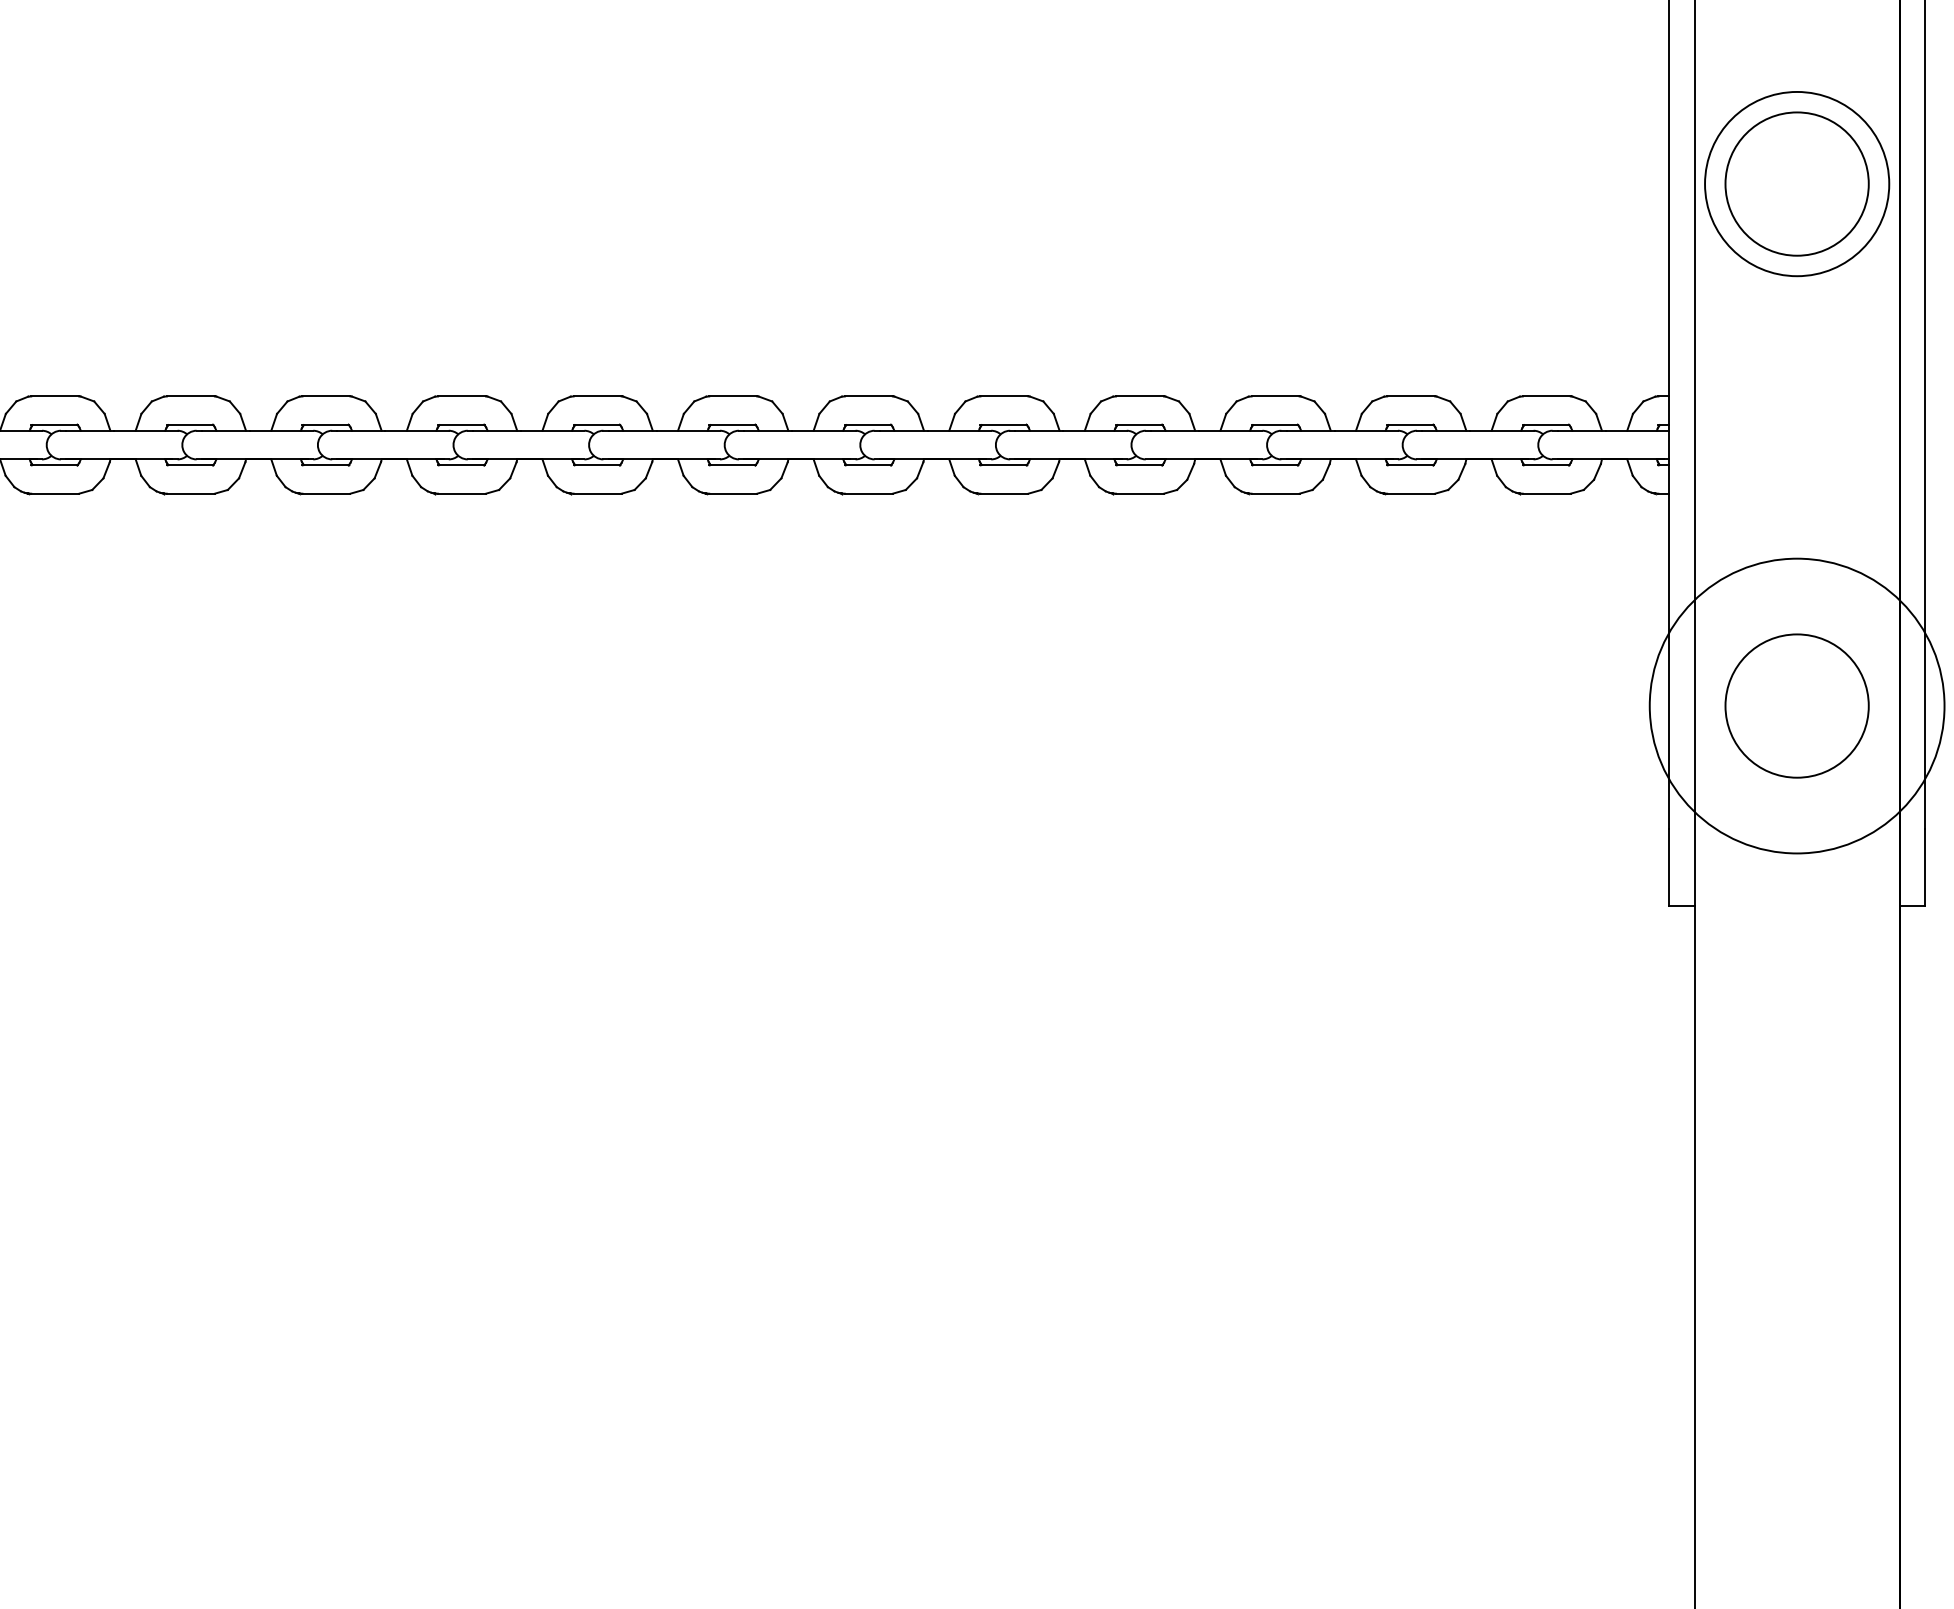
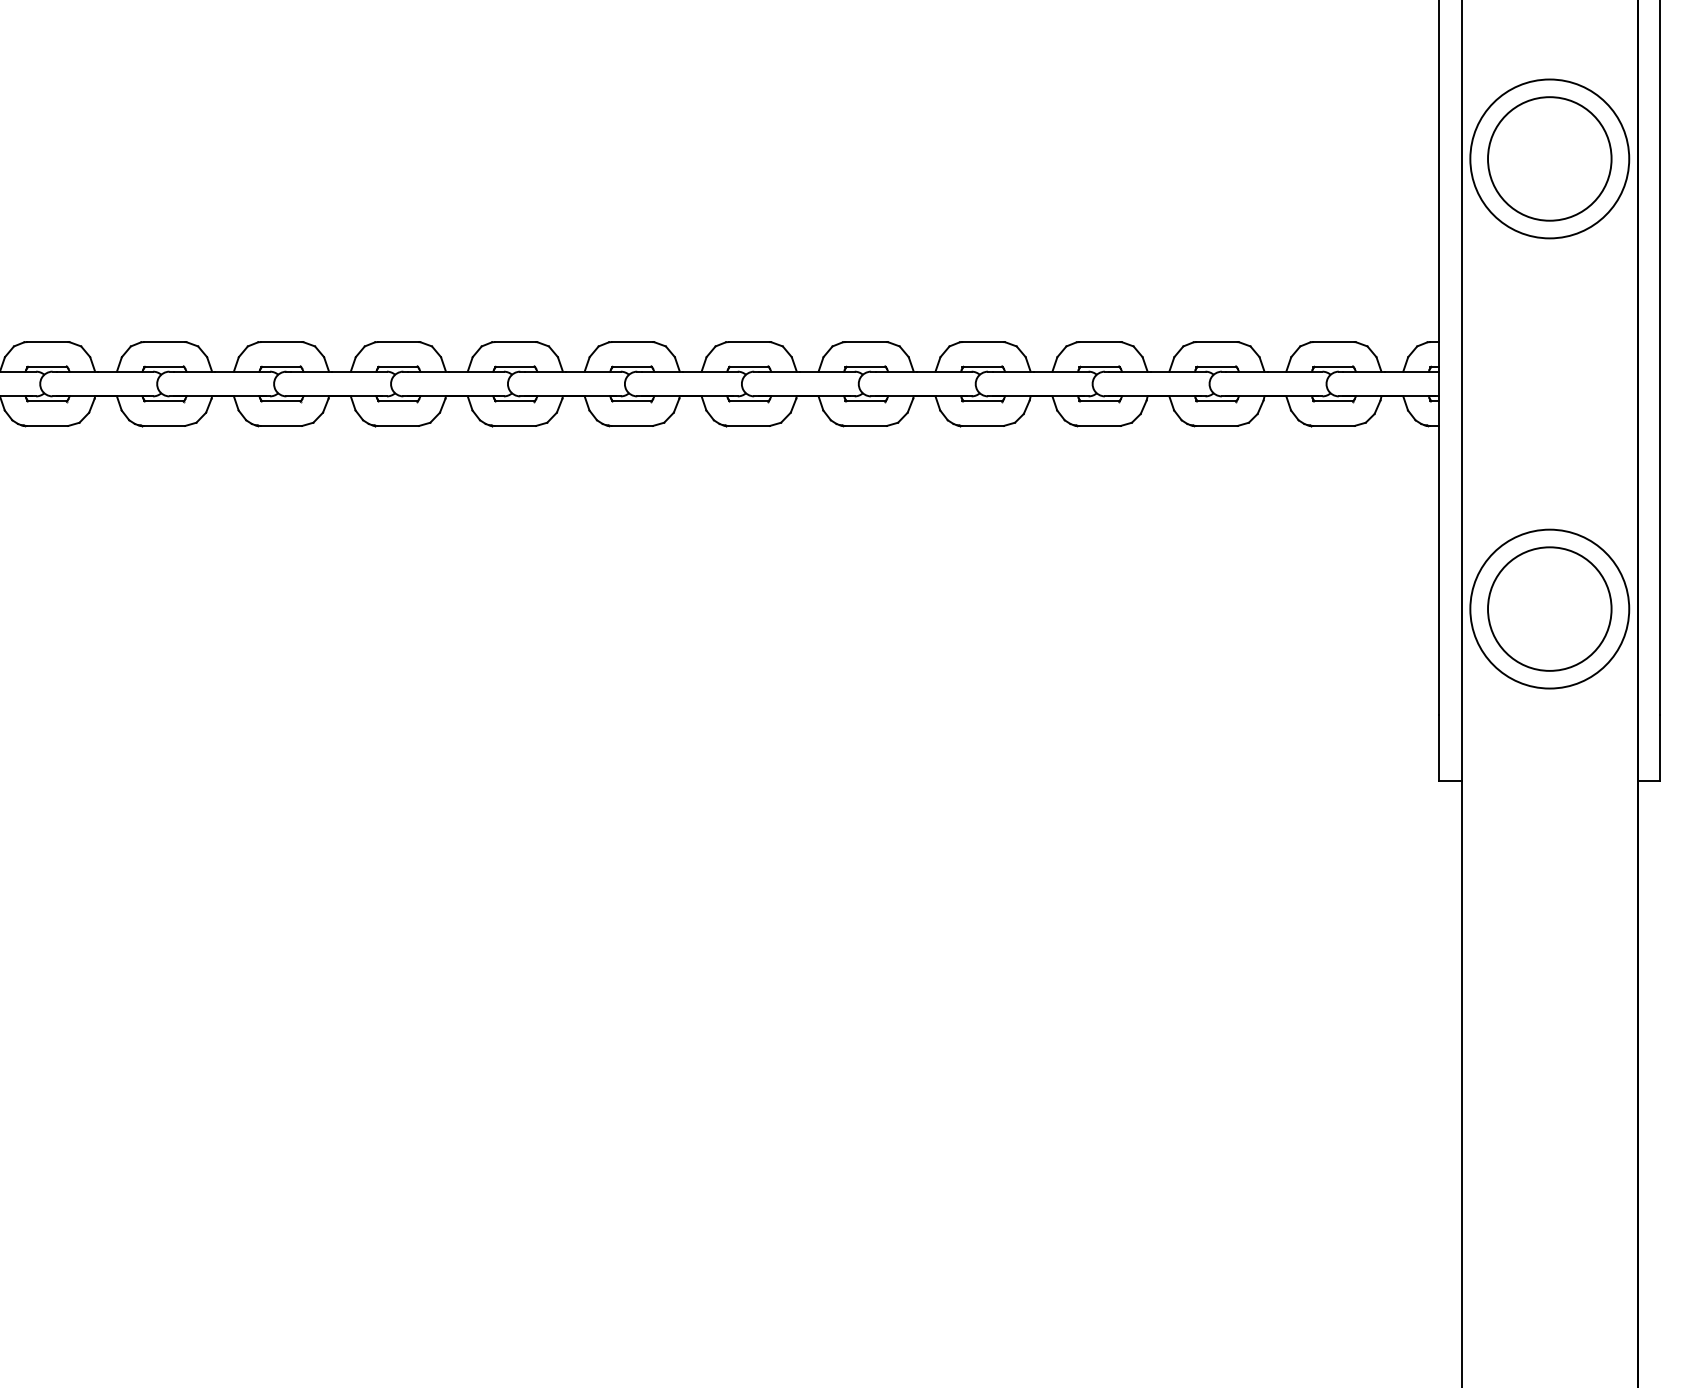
circle: (1797, 705) -> (1550, 608), size x0.62

